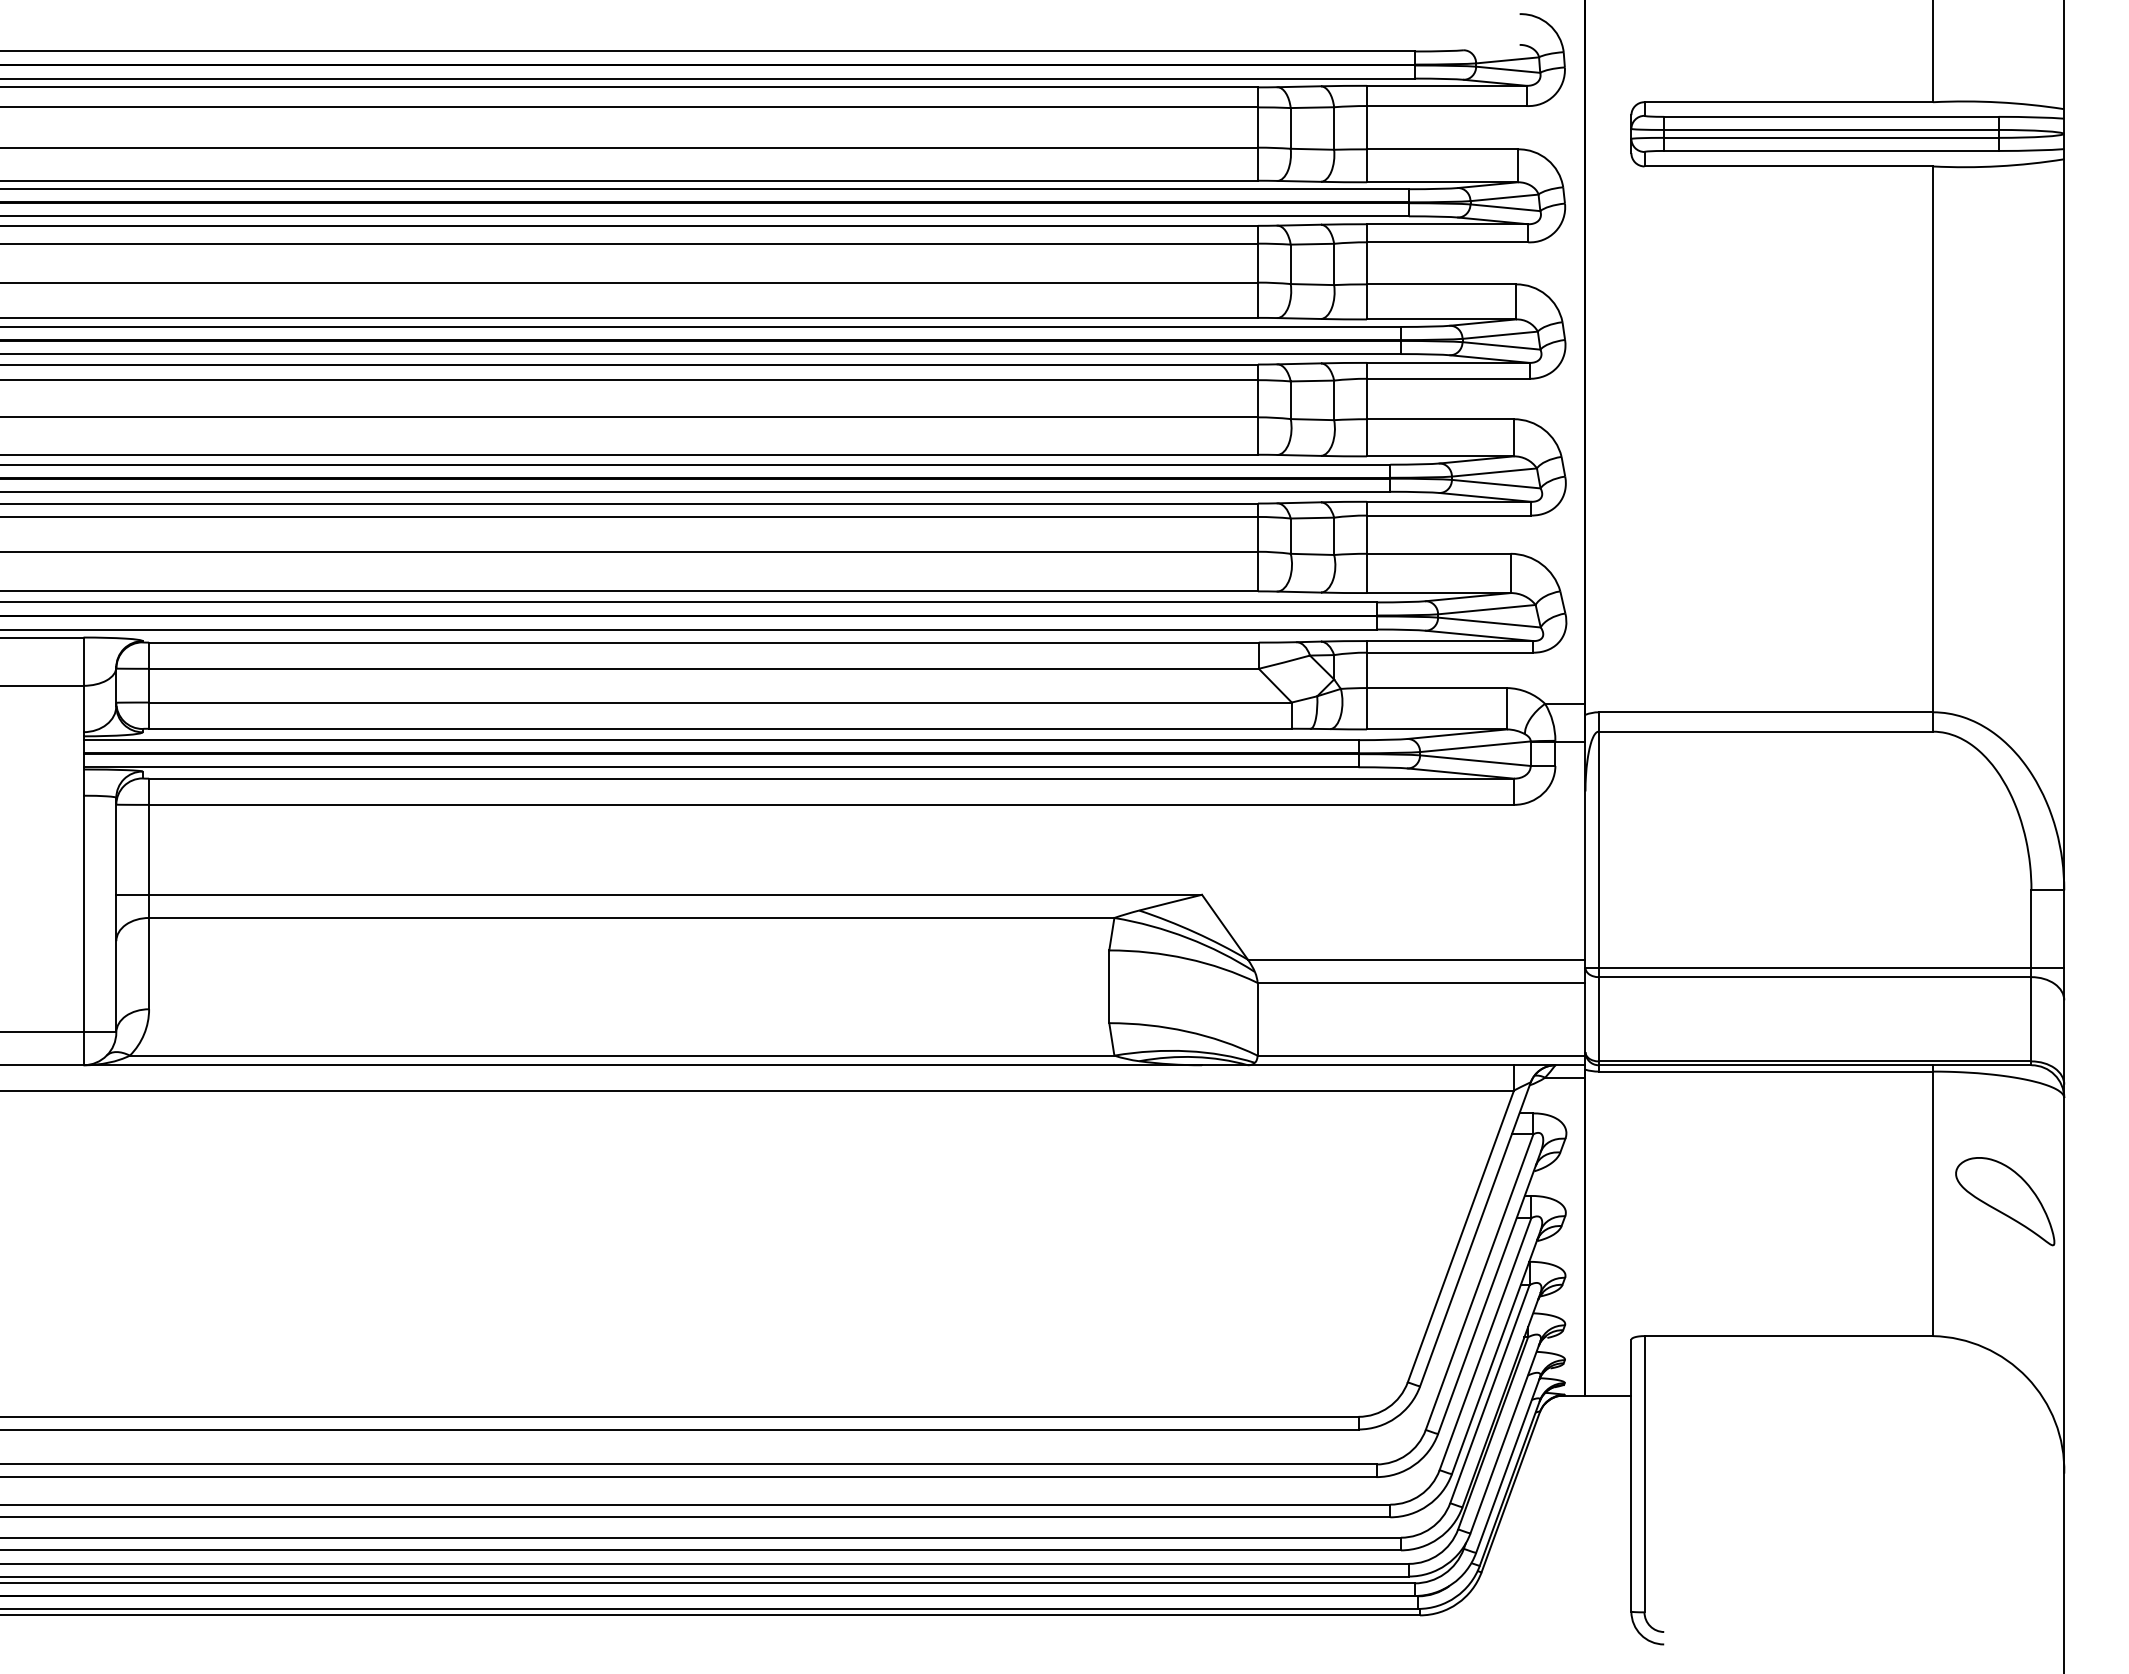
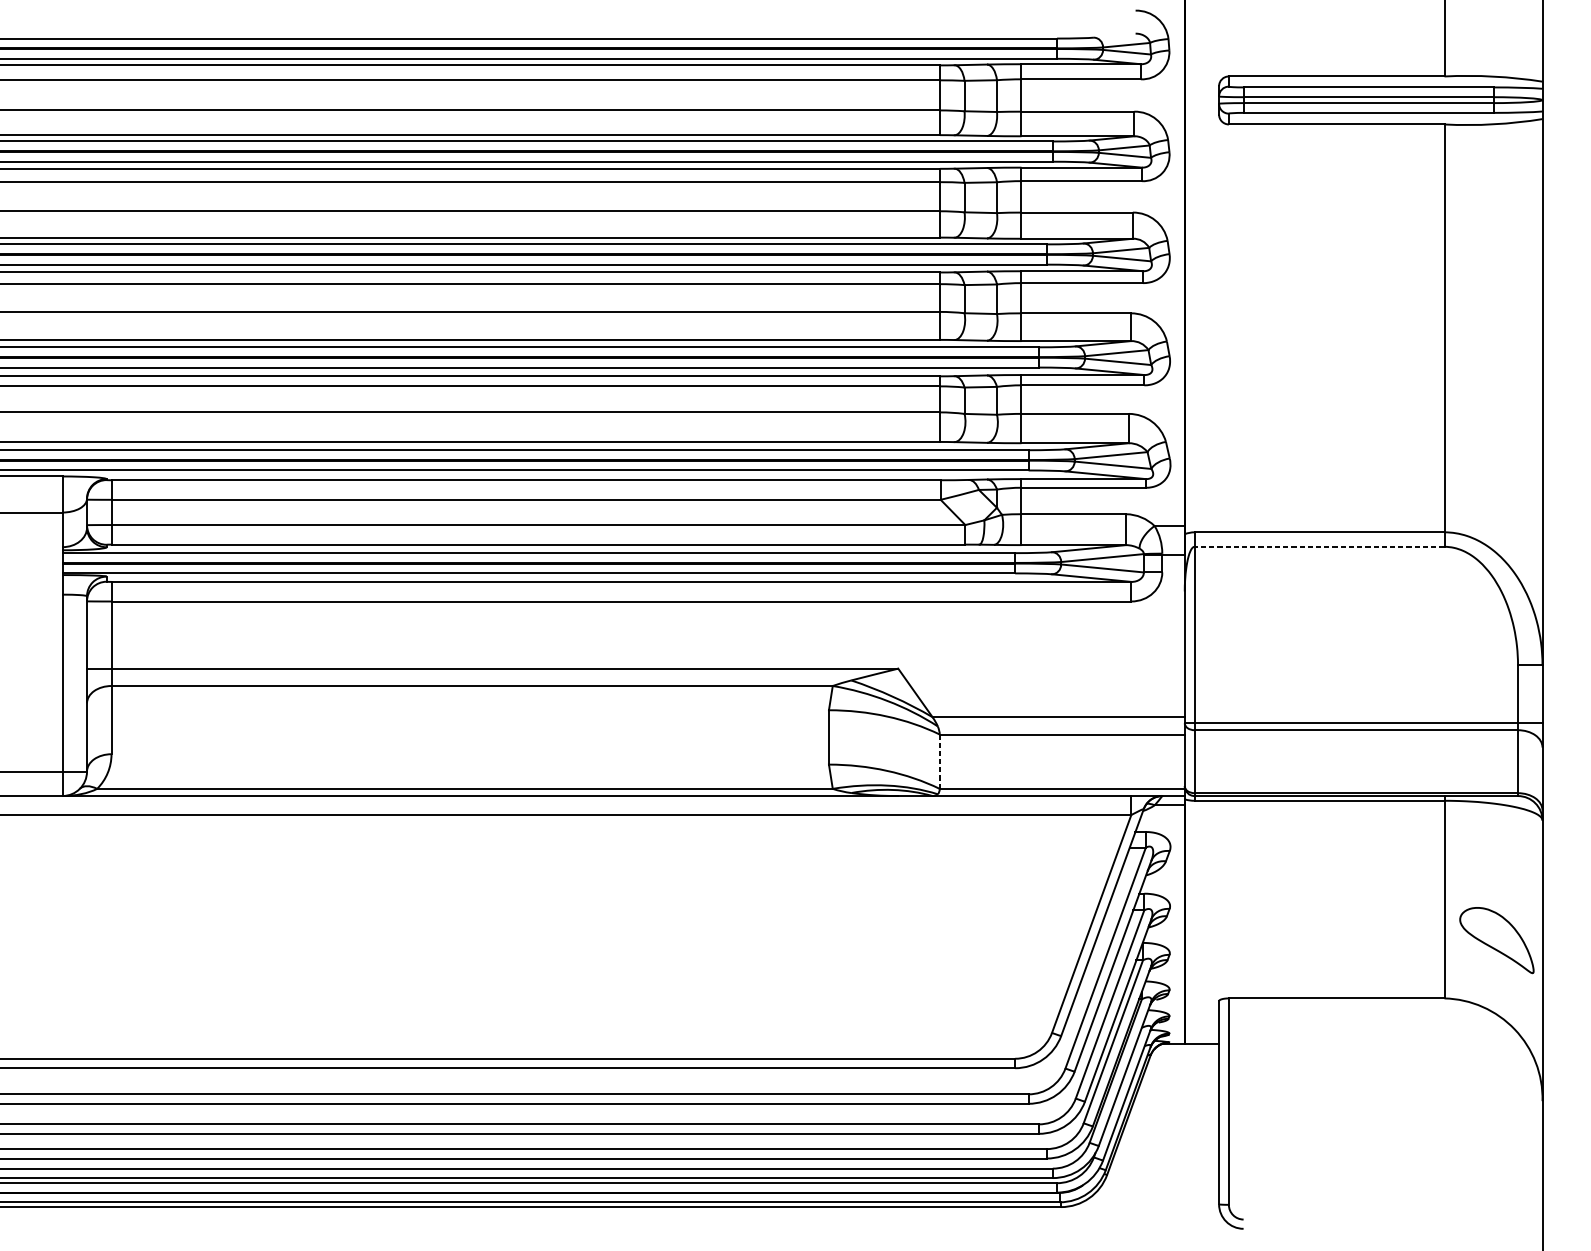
line: (1765, 731) -> (1319, 546), solid -> dashed
line: (1257, 1018) -> (939, 761), solid -> dashed
part: (2005, 1201) -> (1497, 940), moved

